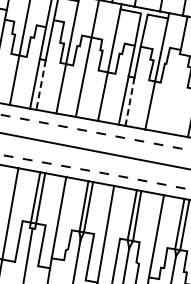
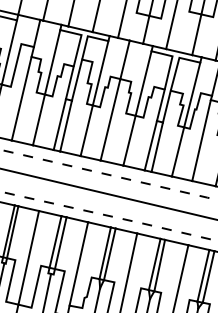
line: (40, 85) -> (65, 126), dashed -> solid
line: (172, 93) -> (201, 140), added
line: (130, 102) -> (157, 147), dashed -> solid

